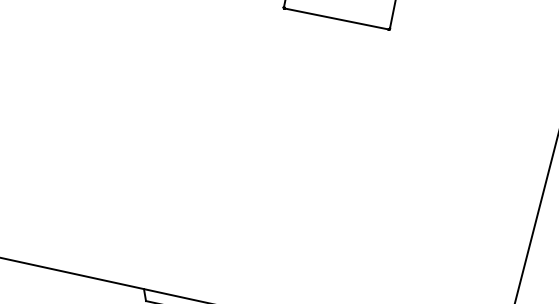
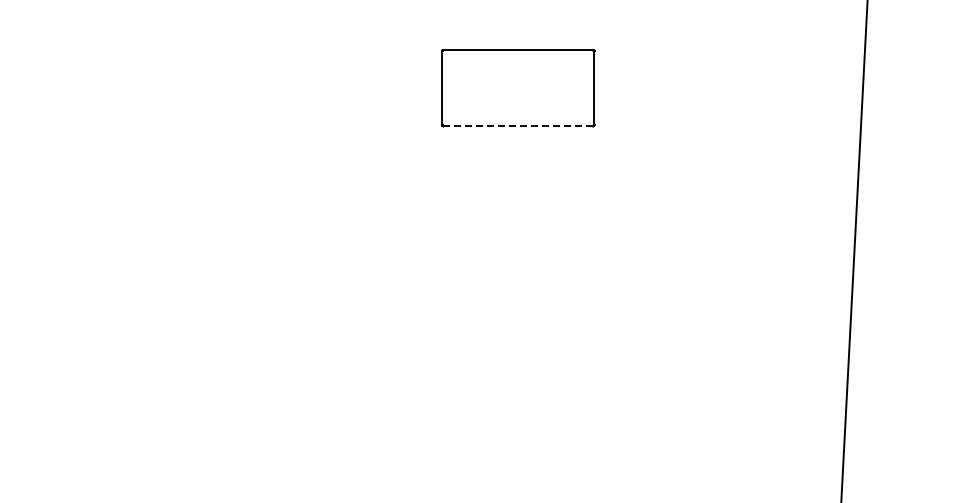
line: (336, 19) -> (517, 126), solid -> dashed

